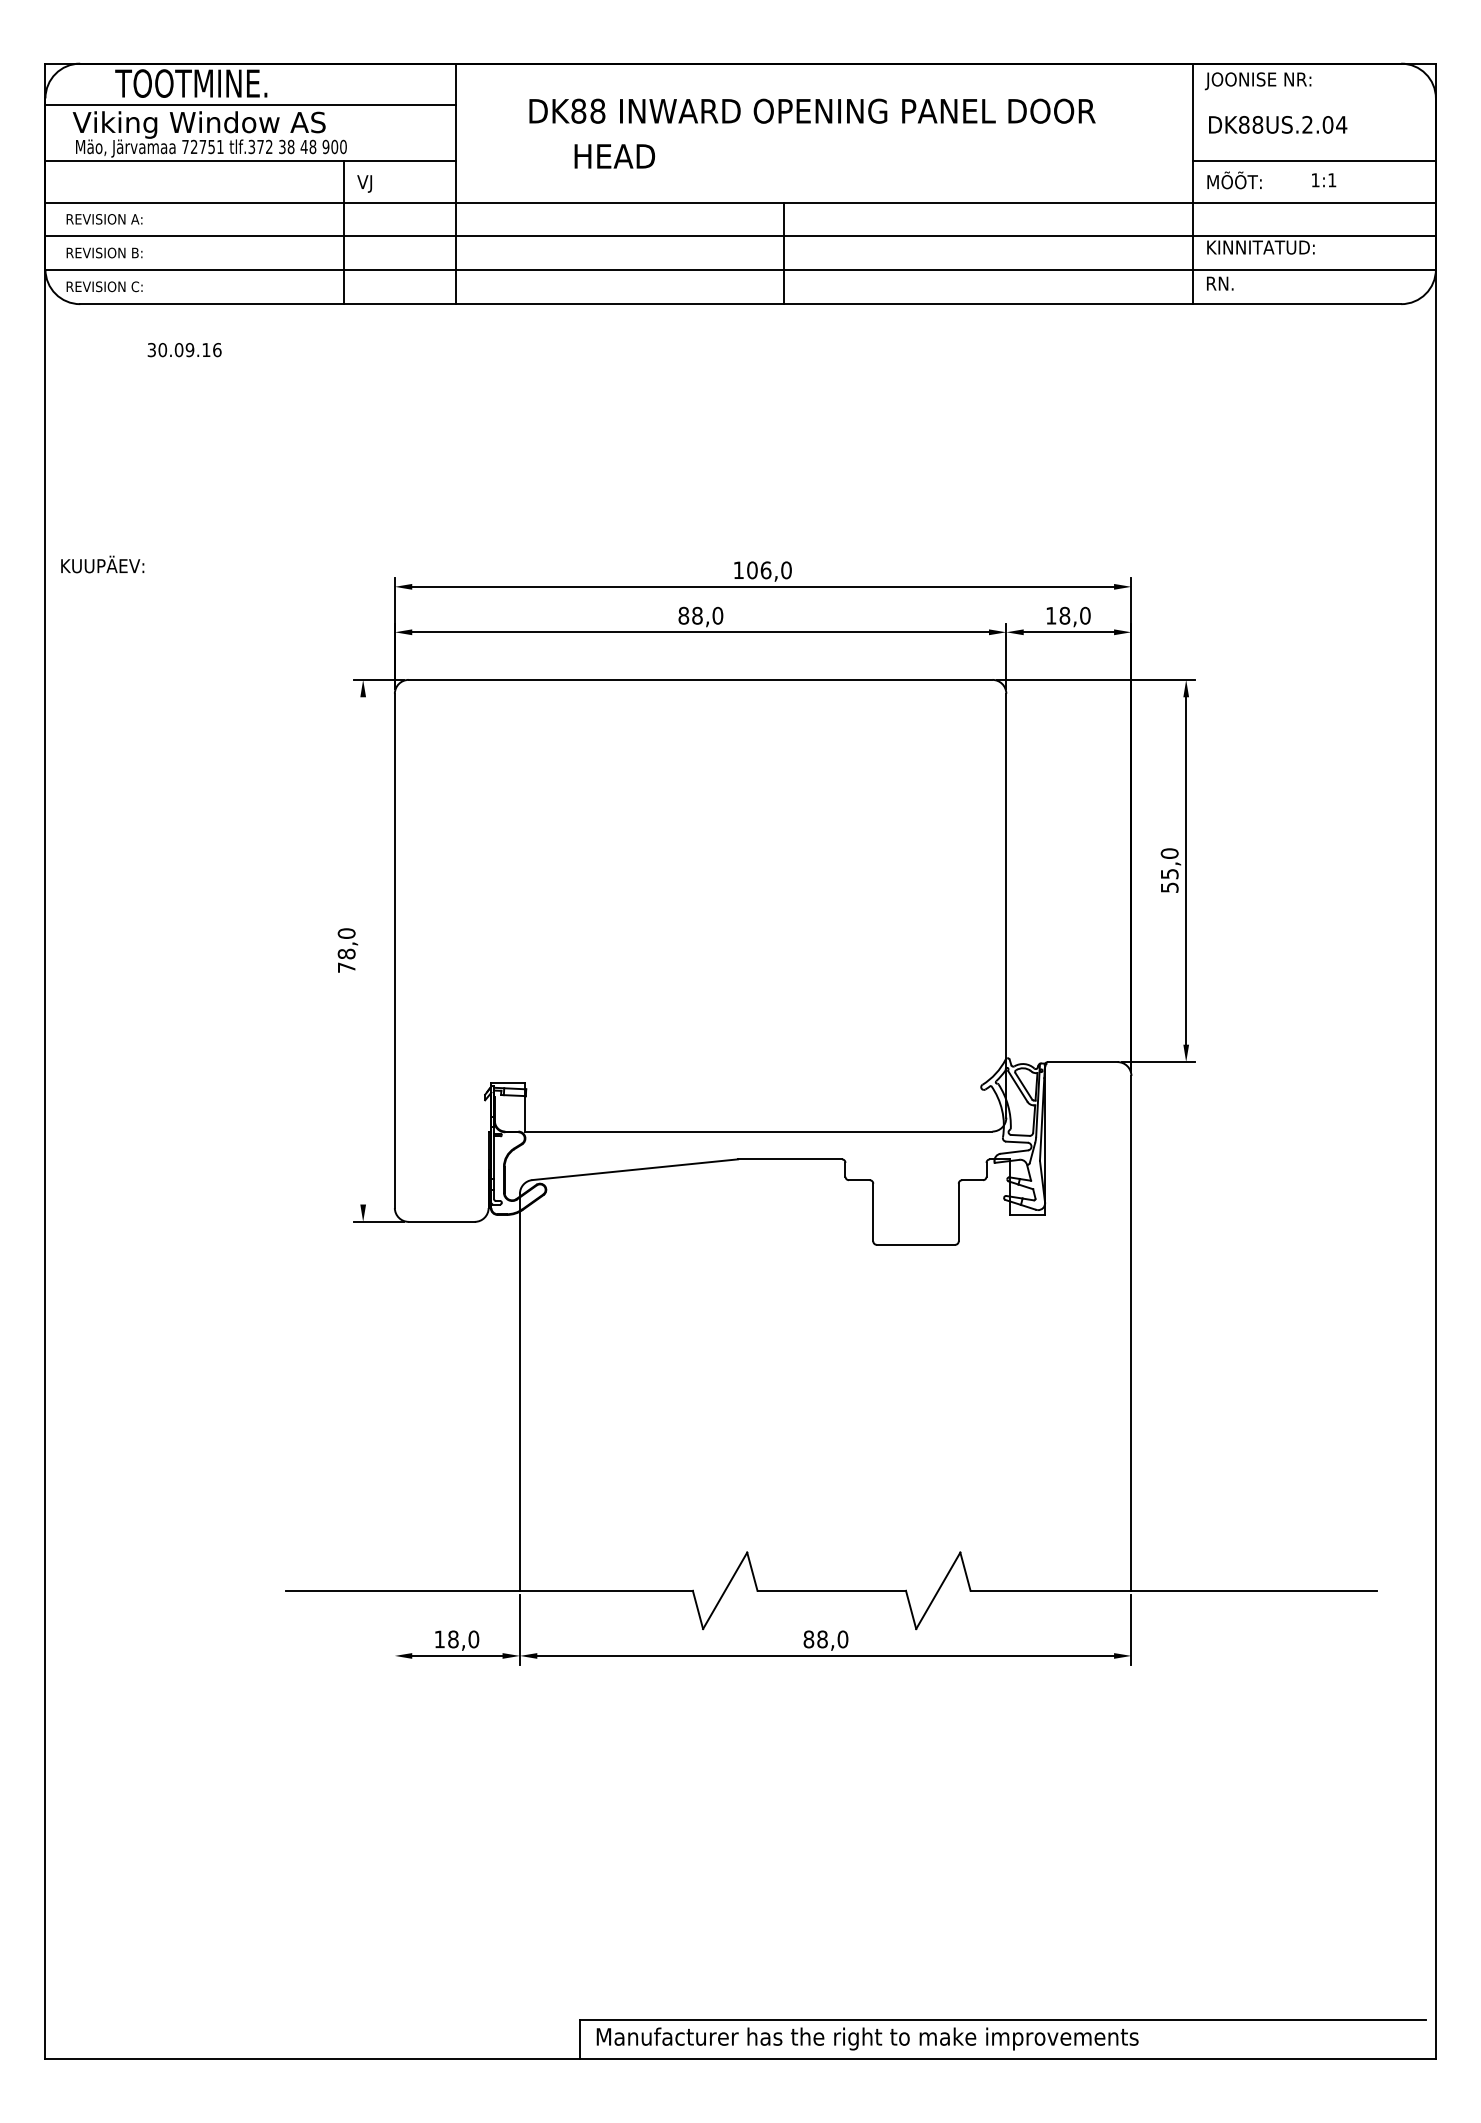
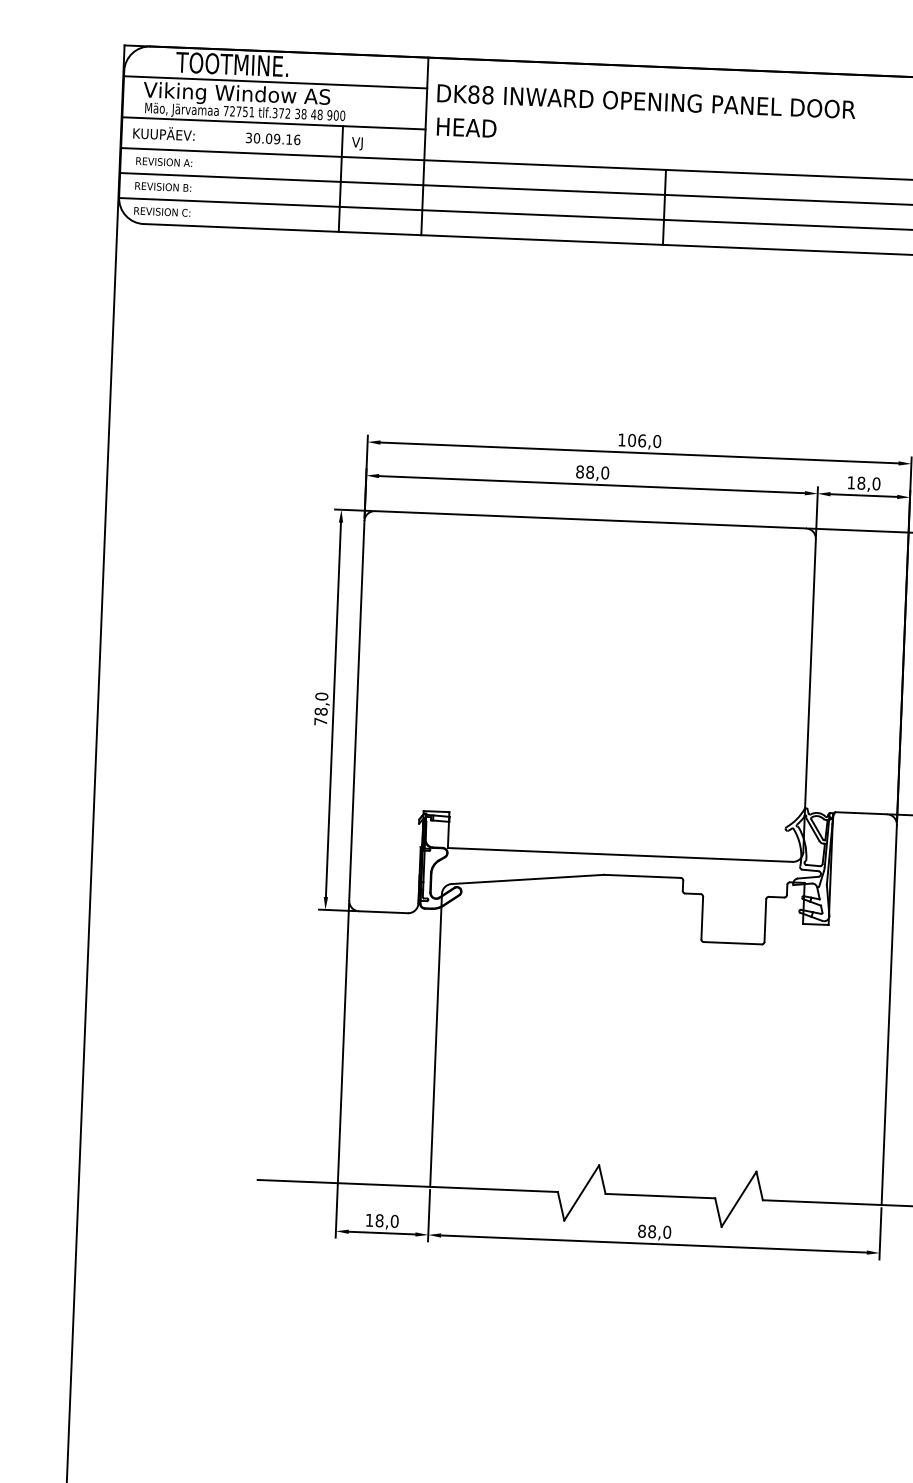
text: (812, 110) -> (646, 101), moved
text: (614, 156) -> (466, 127), moved
text: (184, 350) -> (273, 139), moved
text: (102, 564) -> (163, 133), moved
line: (363, 950) -> (333, 709), added
line: (394, 1438) -> (342, 1070), added

